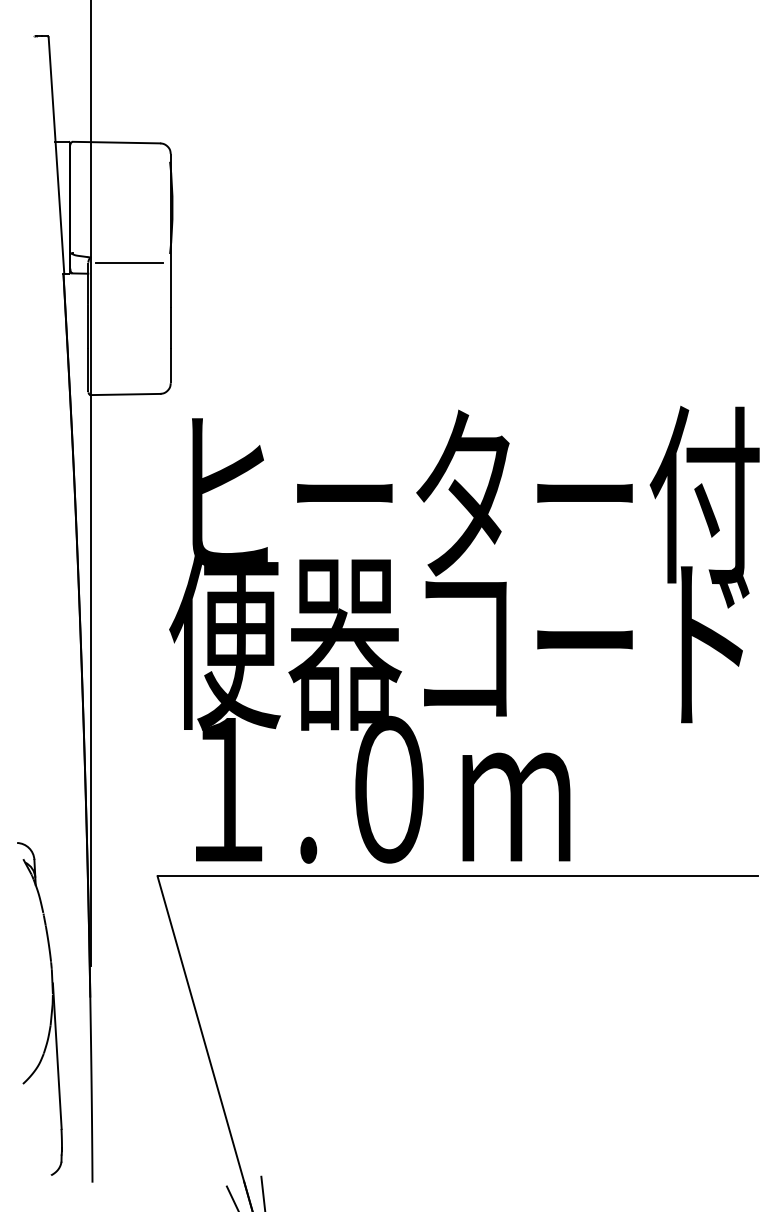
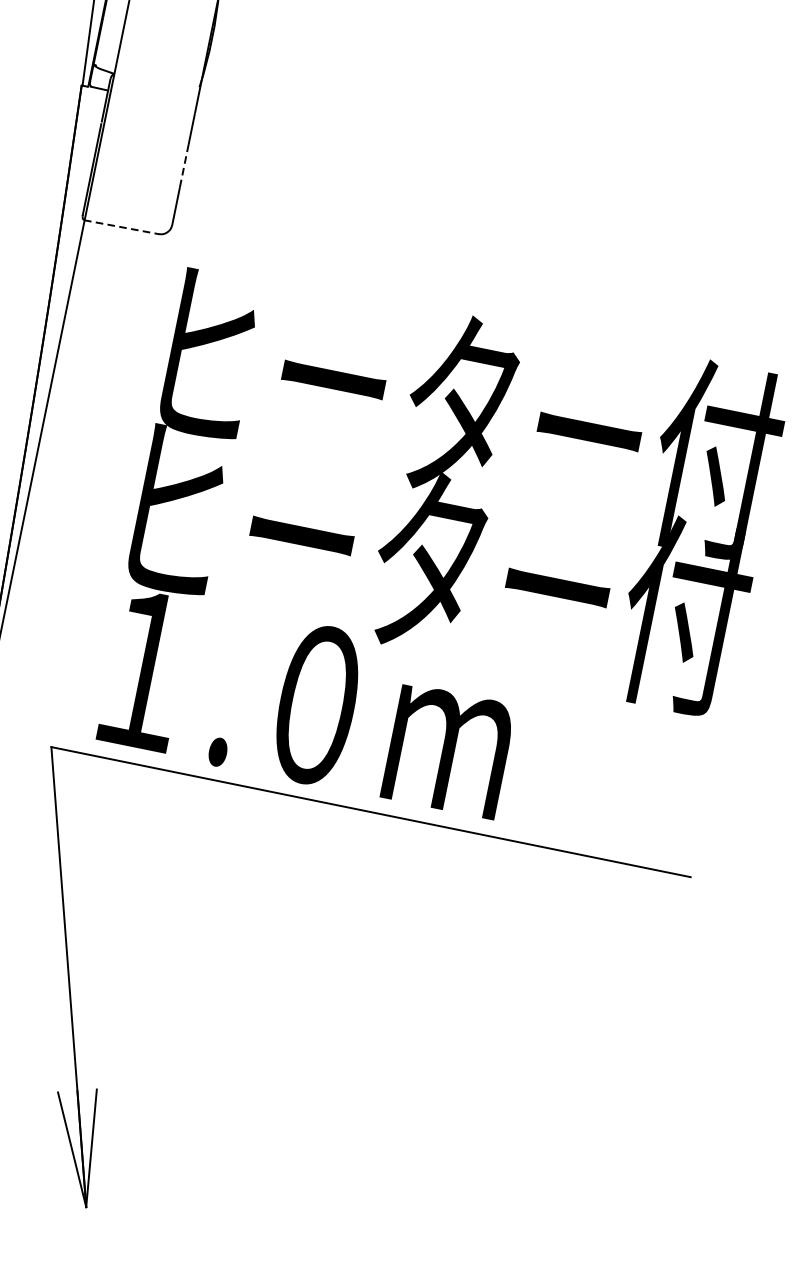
line: (129, 263) -> (154, 88), removed
line: (170, 327) -> (184, 165), solid -> dashed
line: (125, 394) -> (121, 227), solid -> dashed
text: (464, 641) -> (429, 563), 便器コード -> ヒーター付

